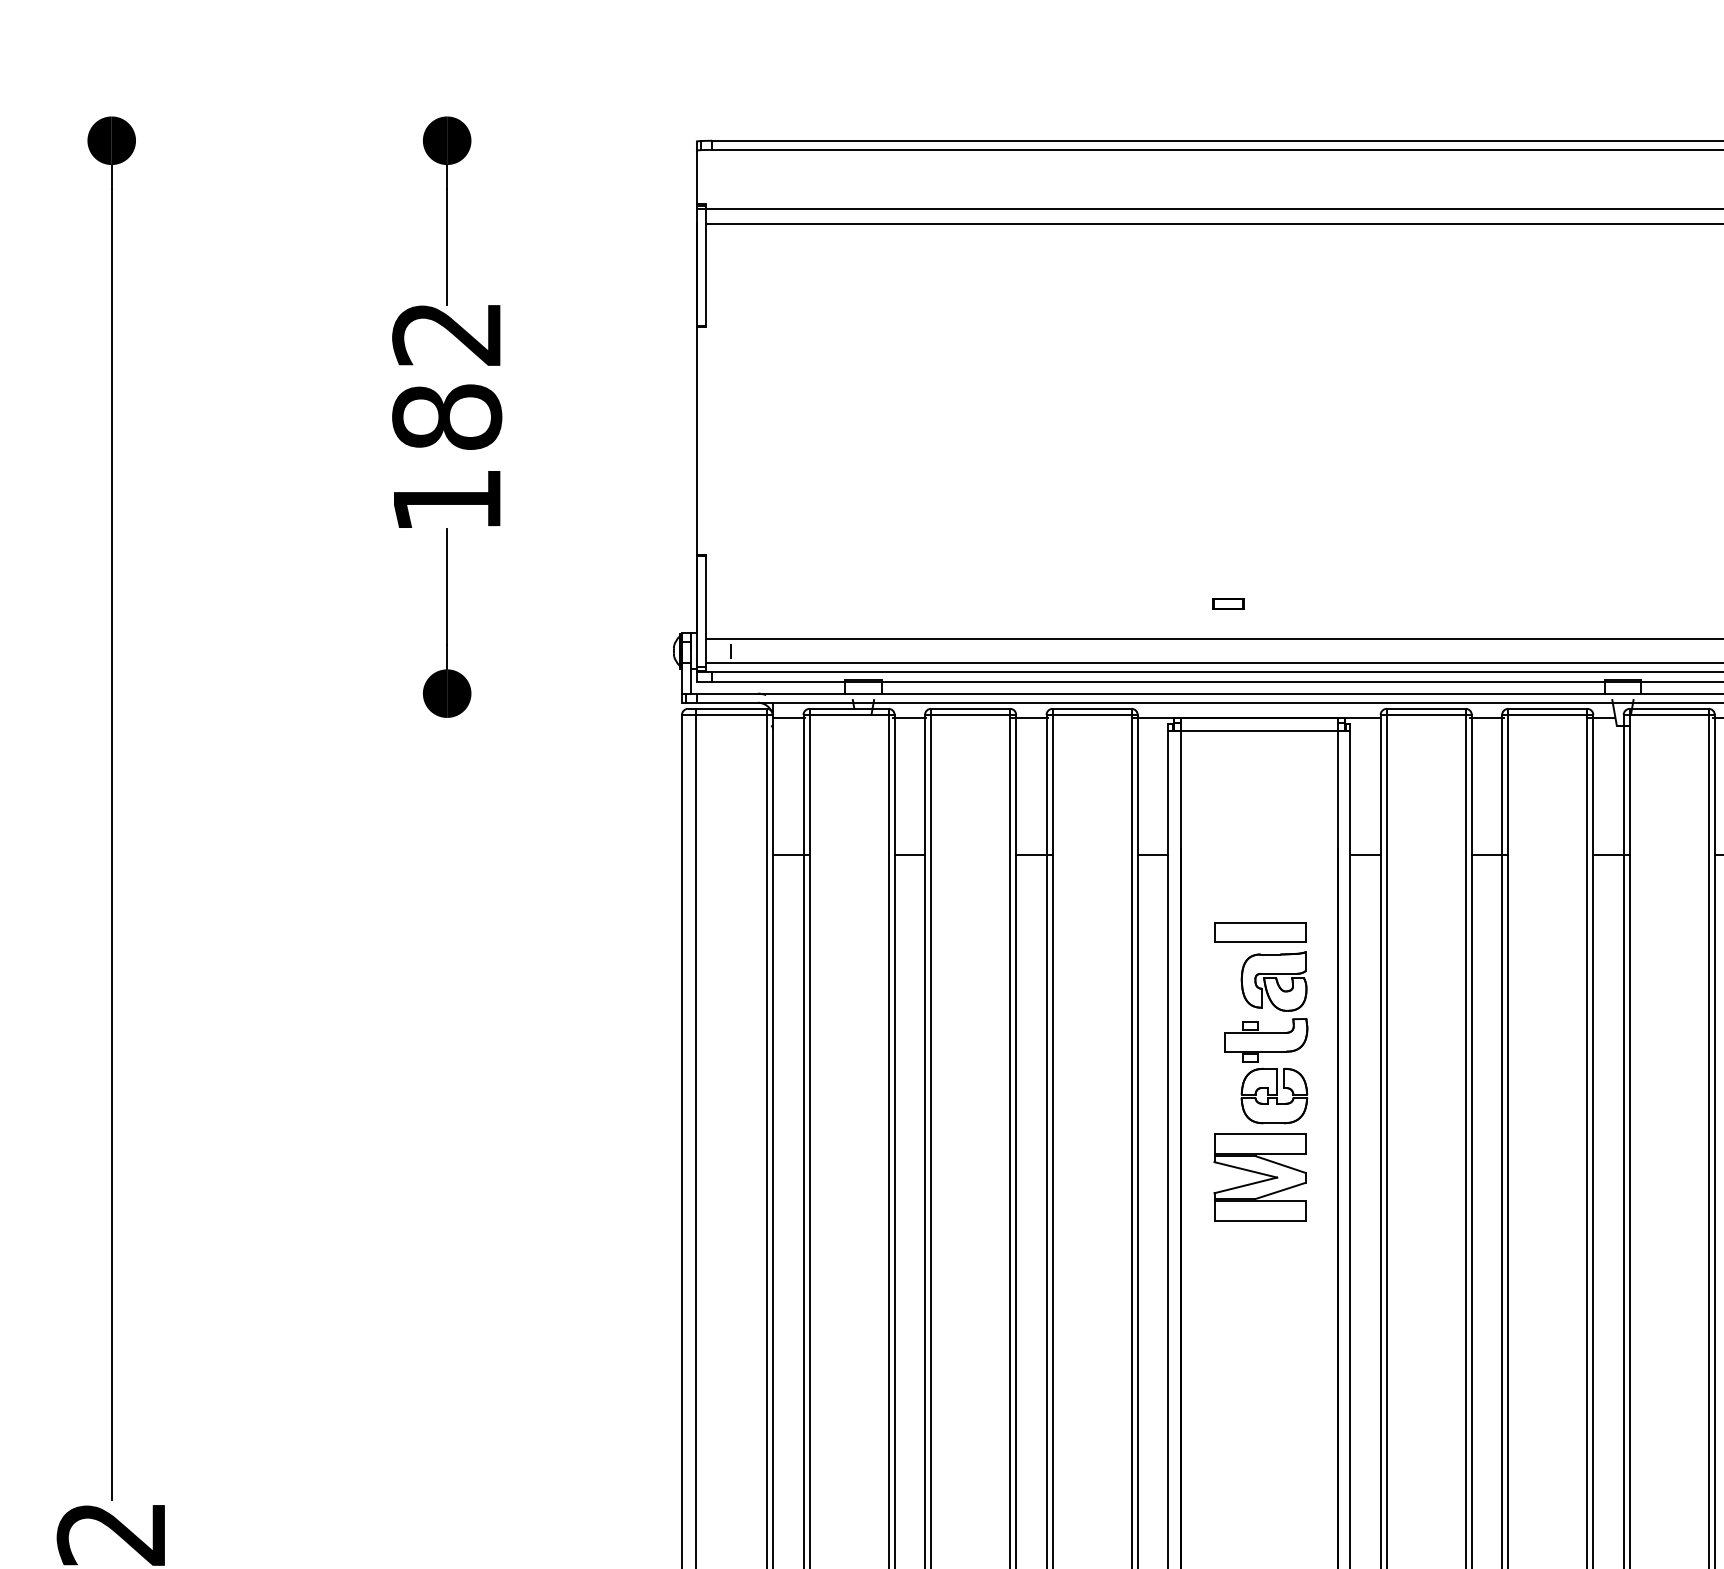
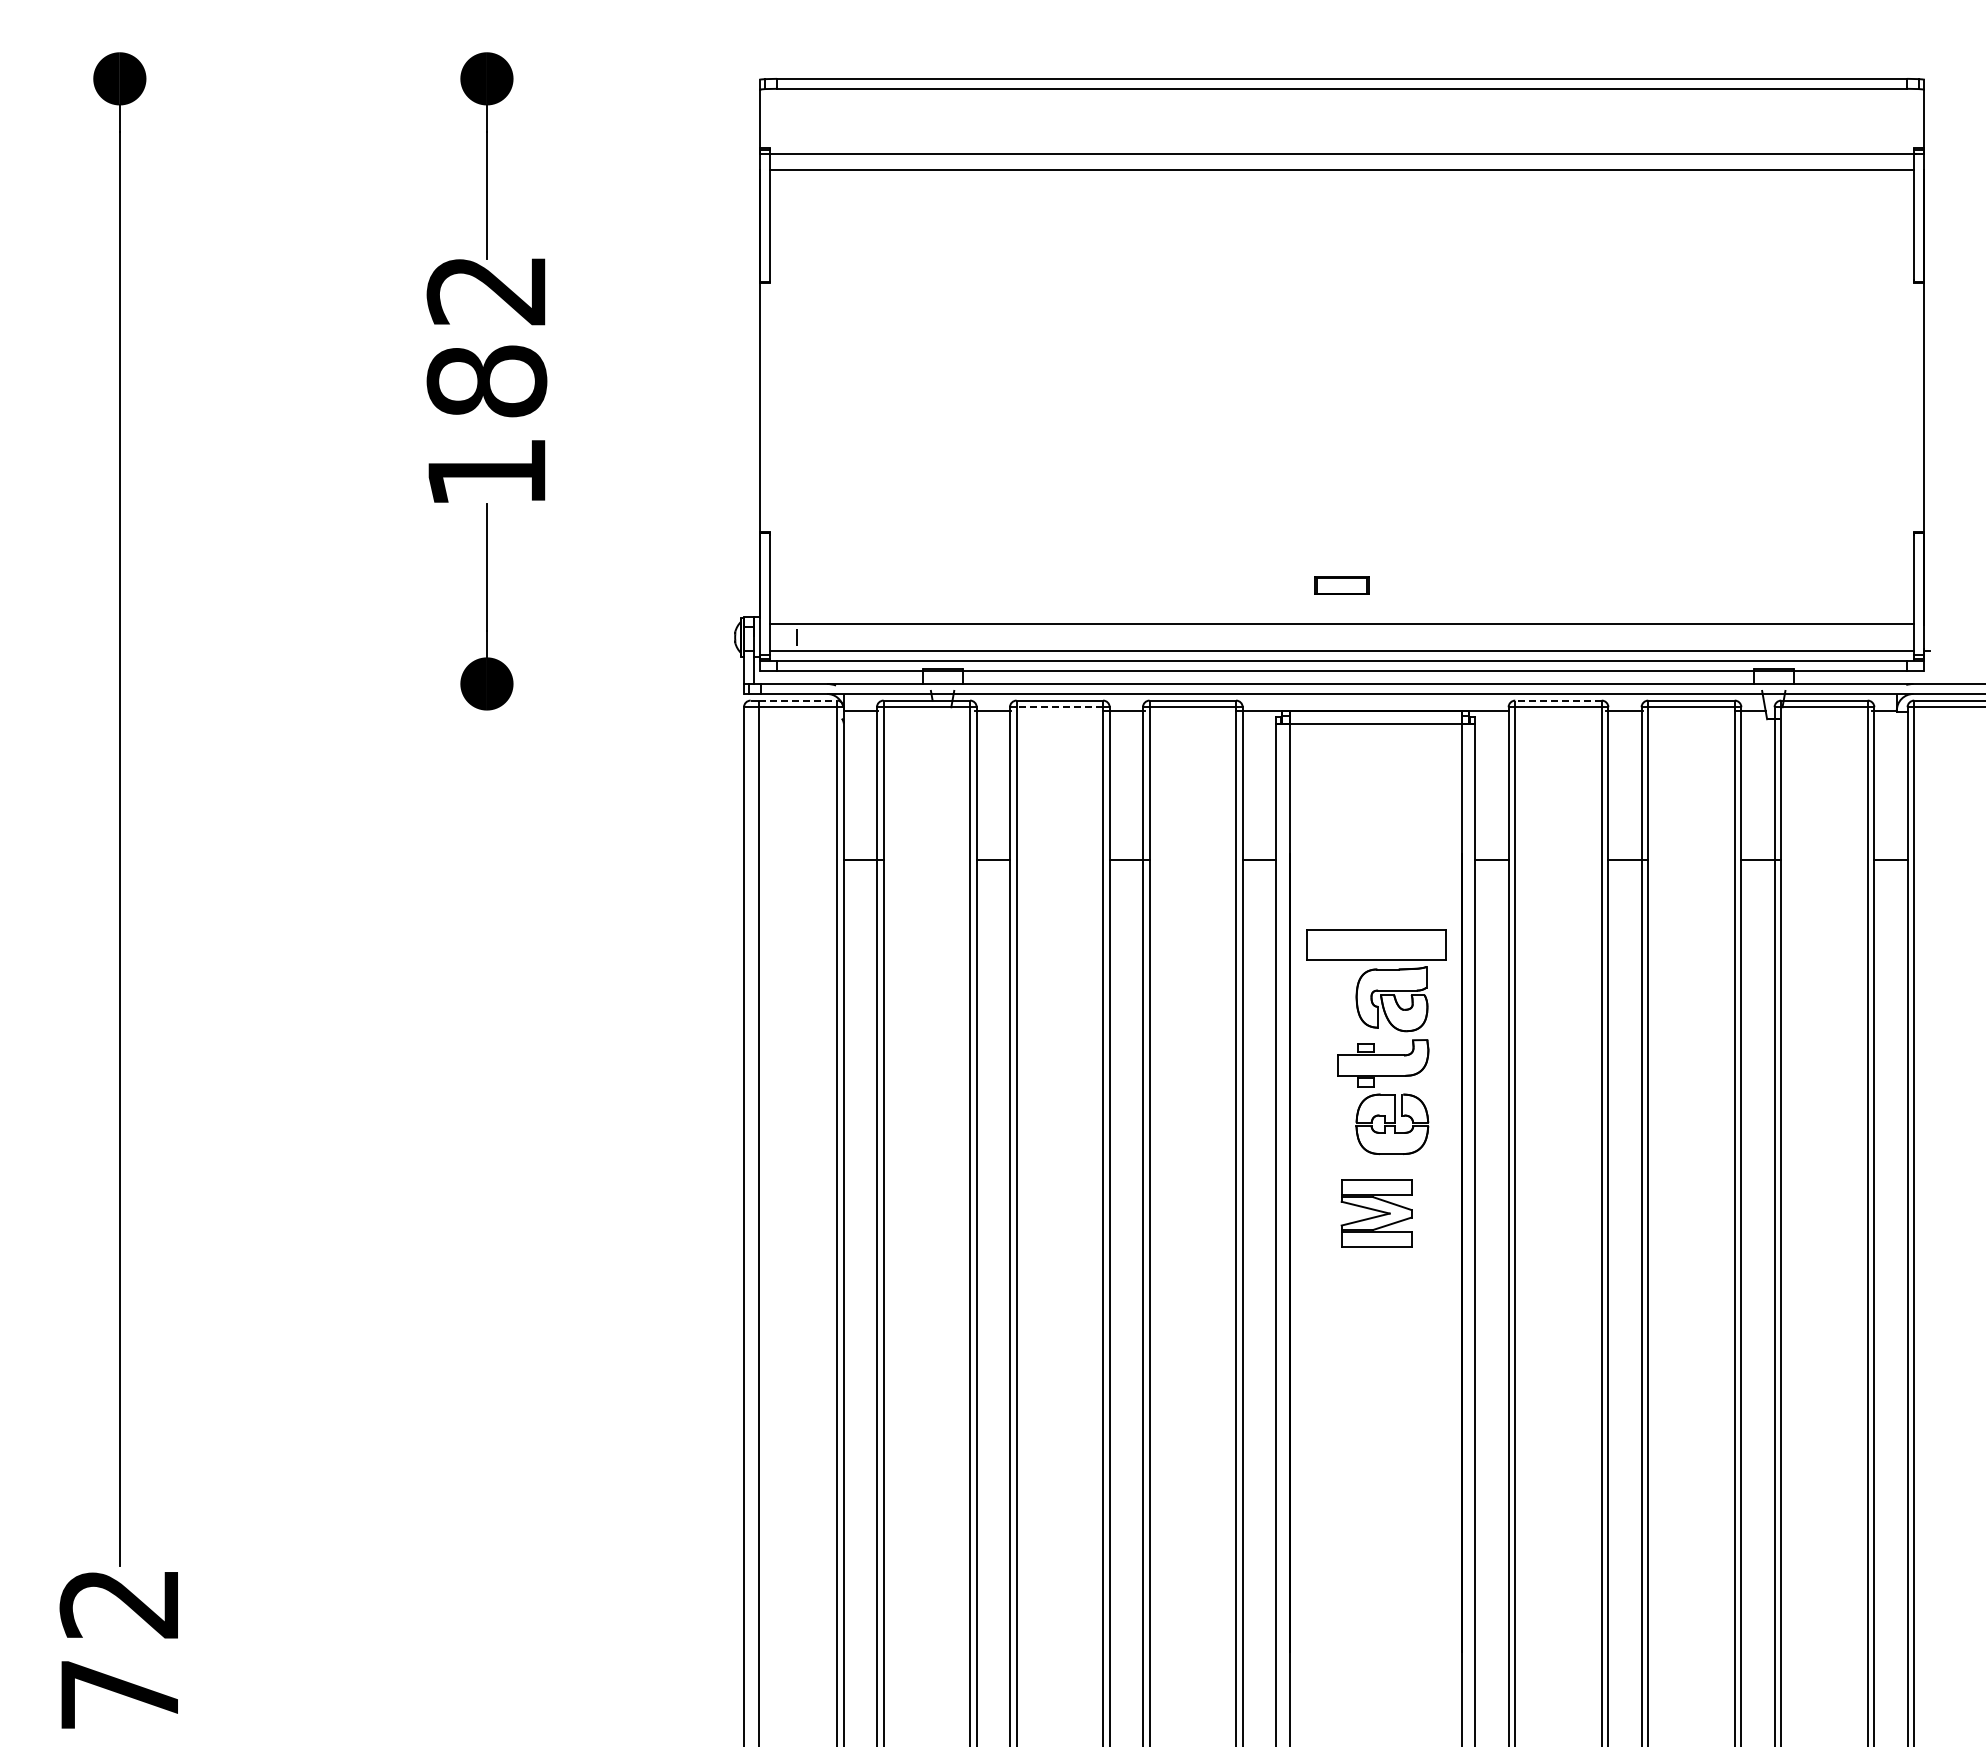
part: (1227, 603) -> (1341, 585), size x1.6
line: (731, 708) -> (798, 700), solid -> dashed
line: (1426, 708) -> (1558, 700), solid -> dashed
line: (970, 715) -> (1059, 707), solid -> dashed
part: (1259, 931) -> (1376, 944), size x1.4
part: (1259, 1177) -> (1376, 1213), size x0.7

